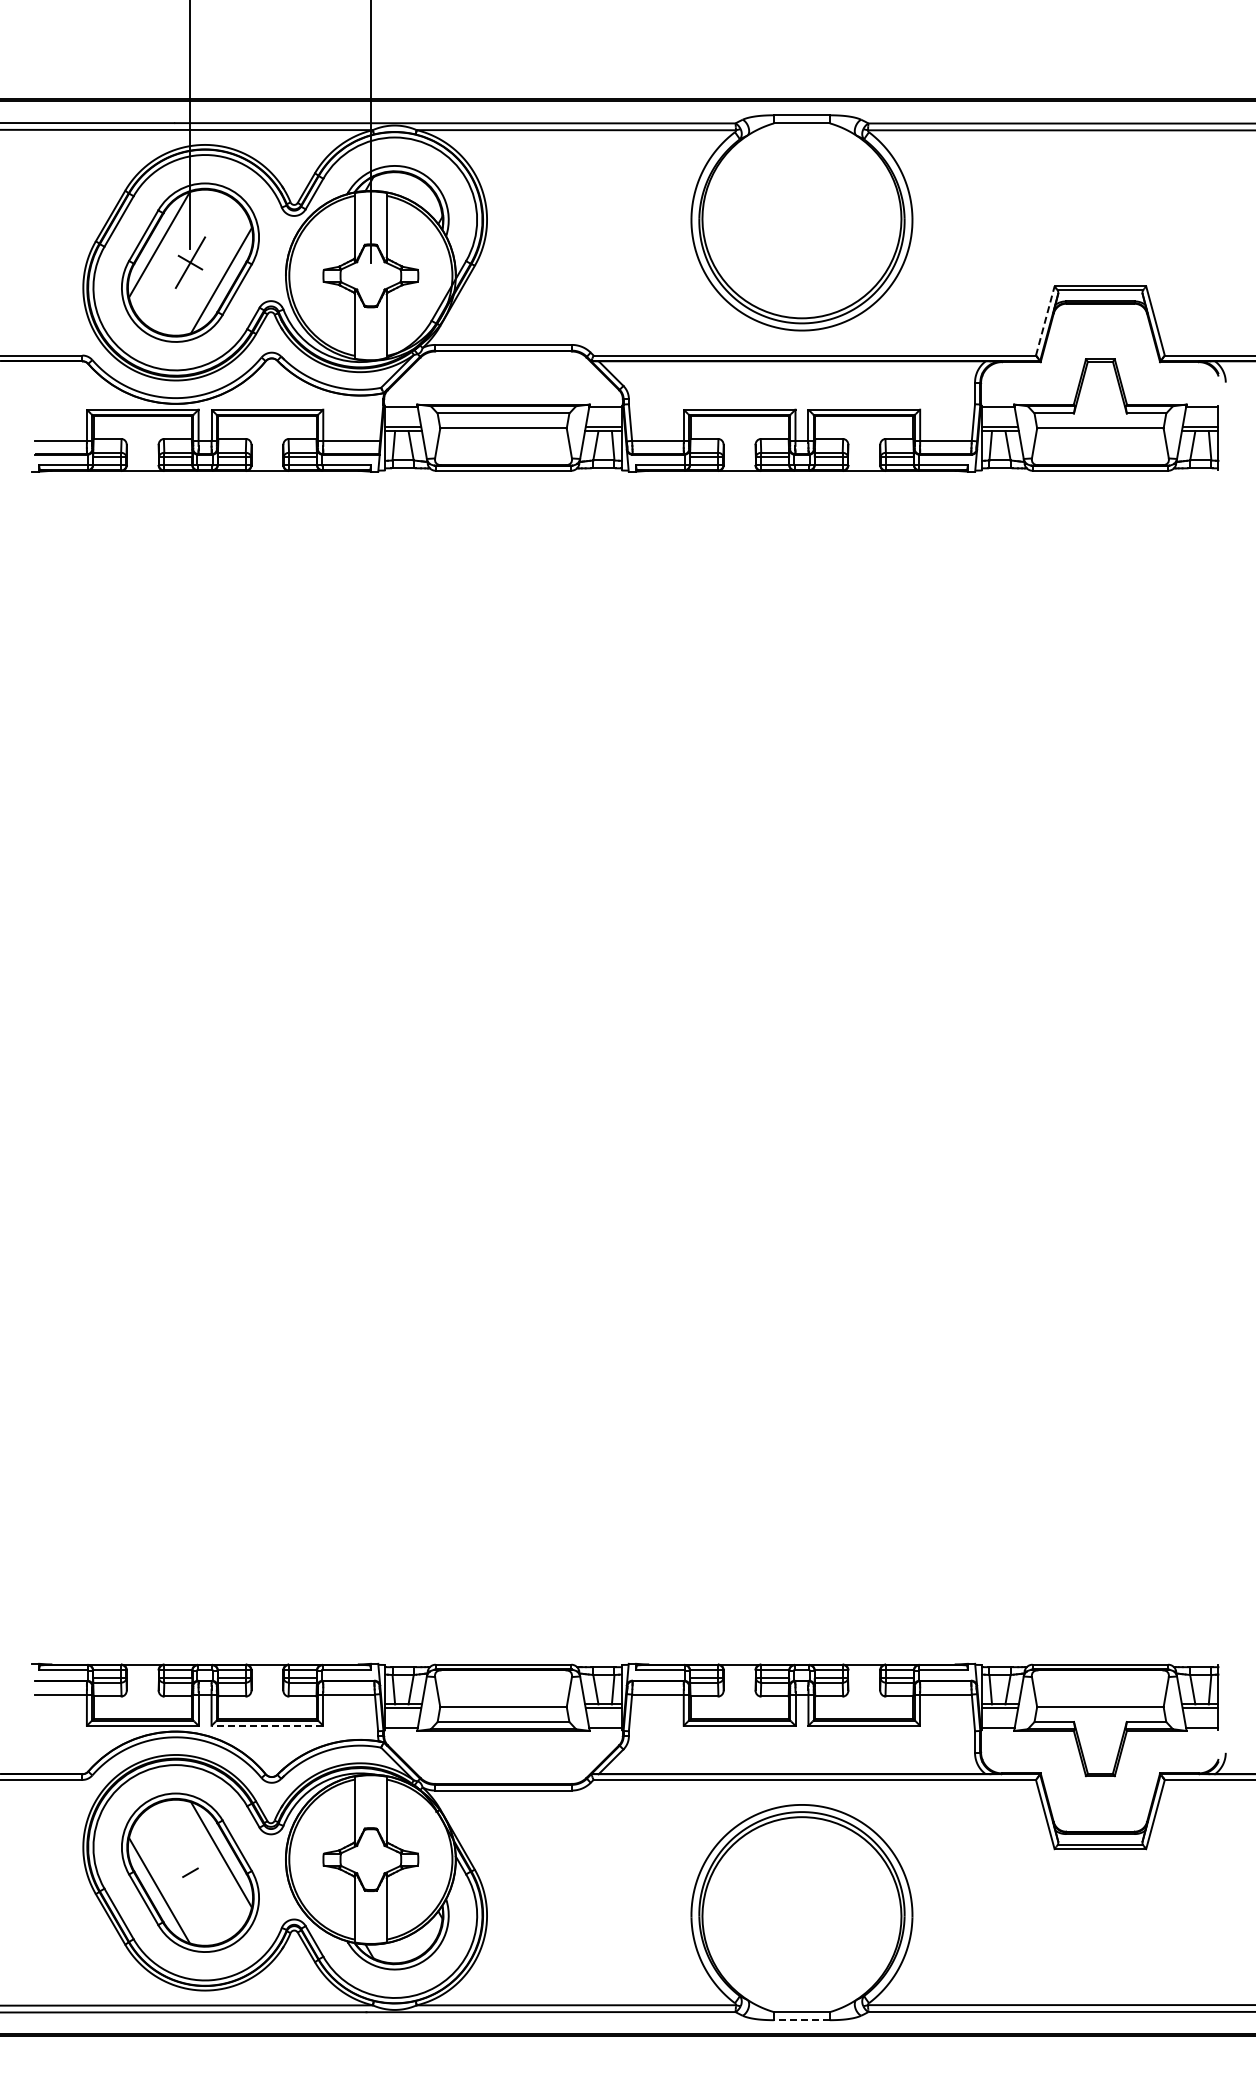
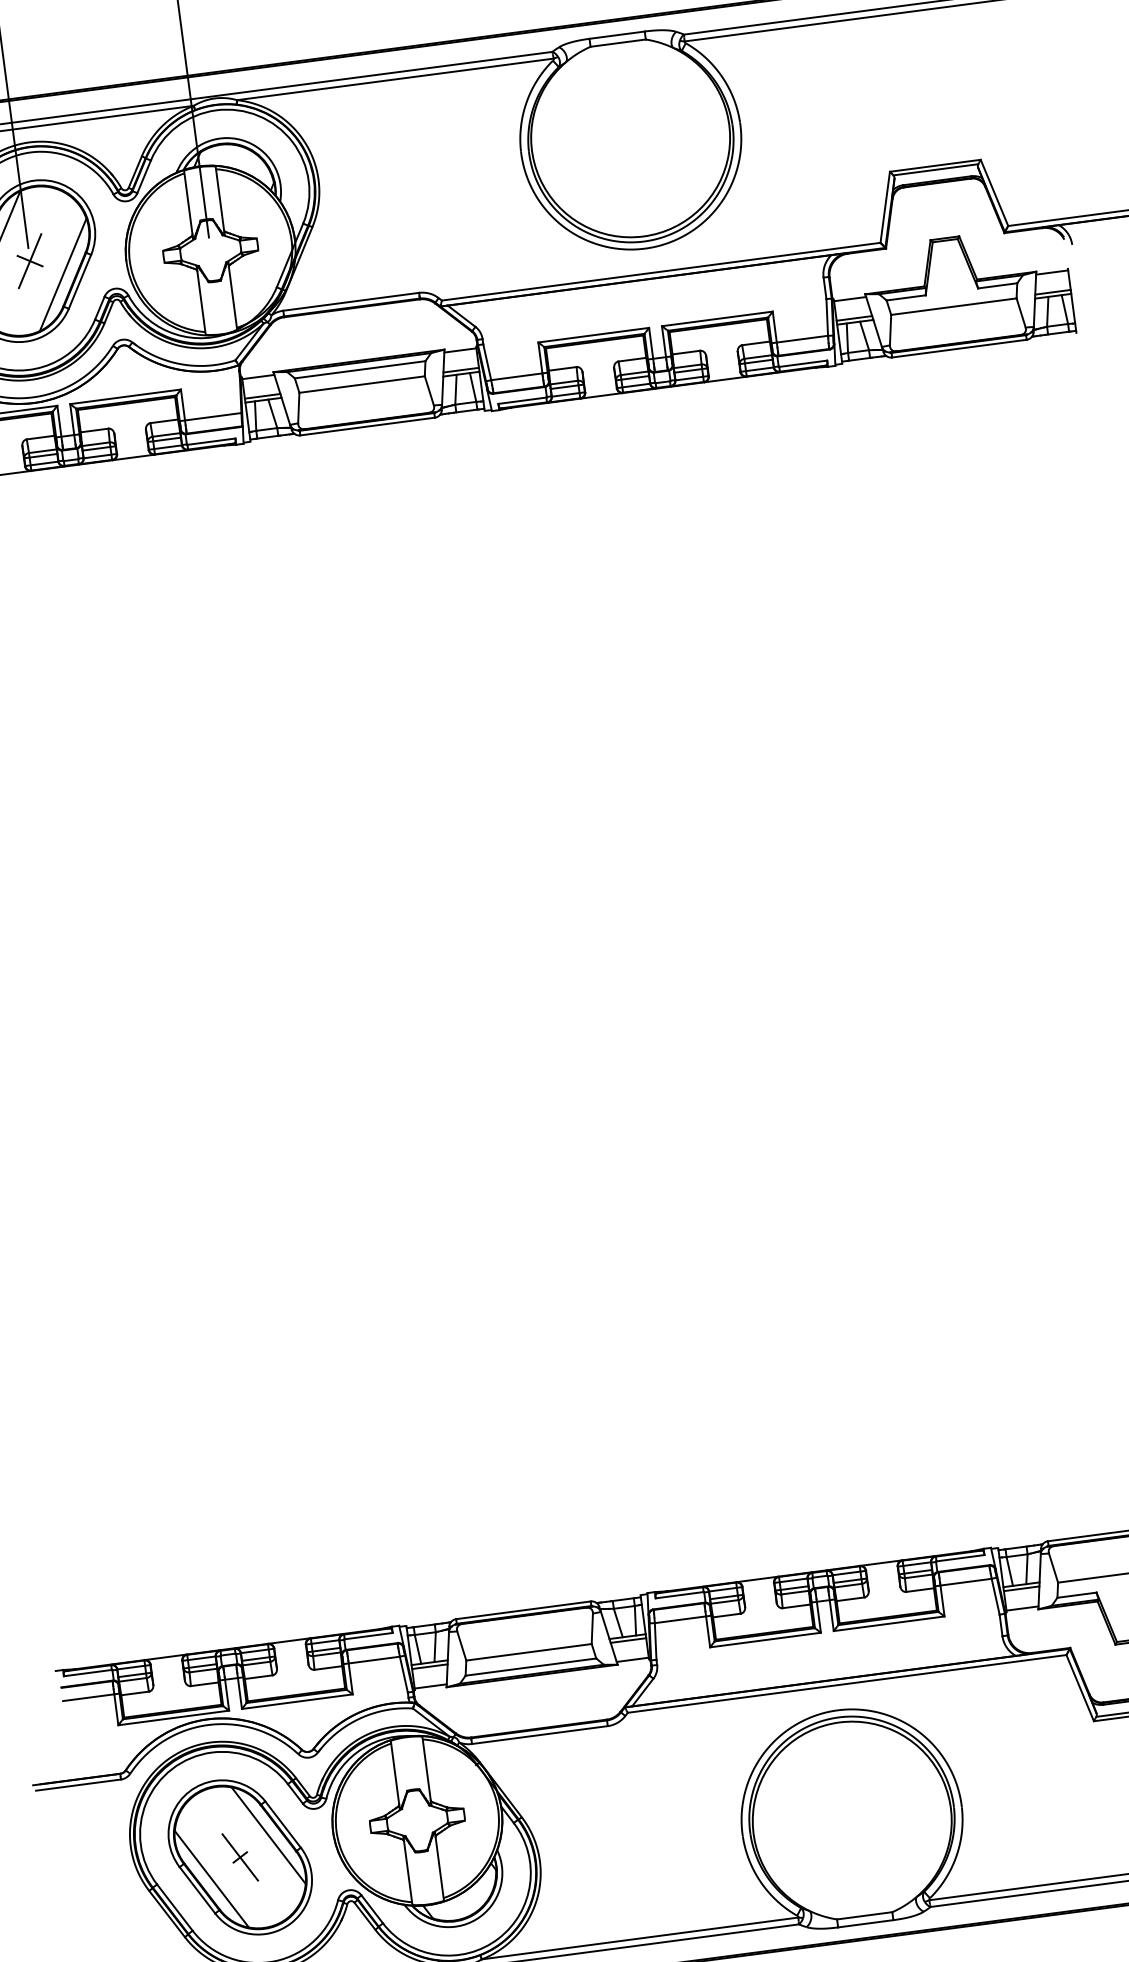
line: (1045, 320) -> (885, 206), dashed -> solid
line: (267, 1725) -> (297, 1701), dashed -> solid
line: (190, 1872) -> (240, 1857), added
line: (801, 2020) -> (865, 1924), dashed -> solid

